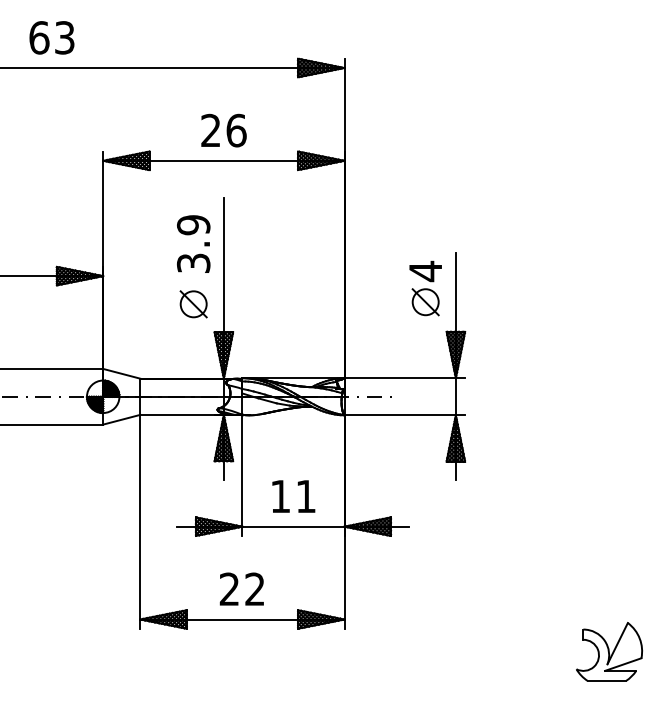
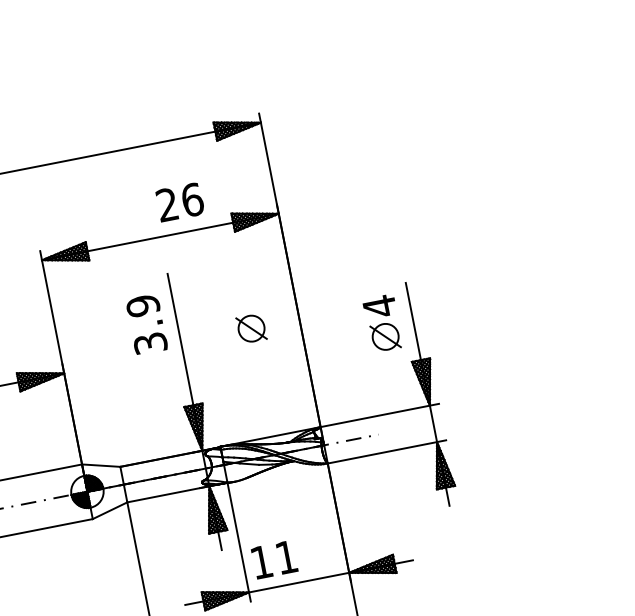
text: (223, 130) -> (179, 202), moved
part: (193, 304) -> (251, 328), moved
text: (293, 496) -> (274, 559), moved

